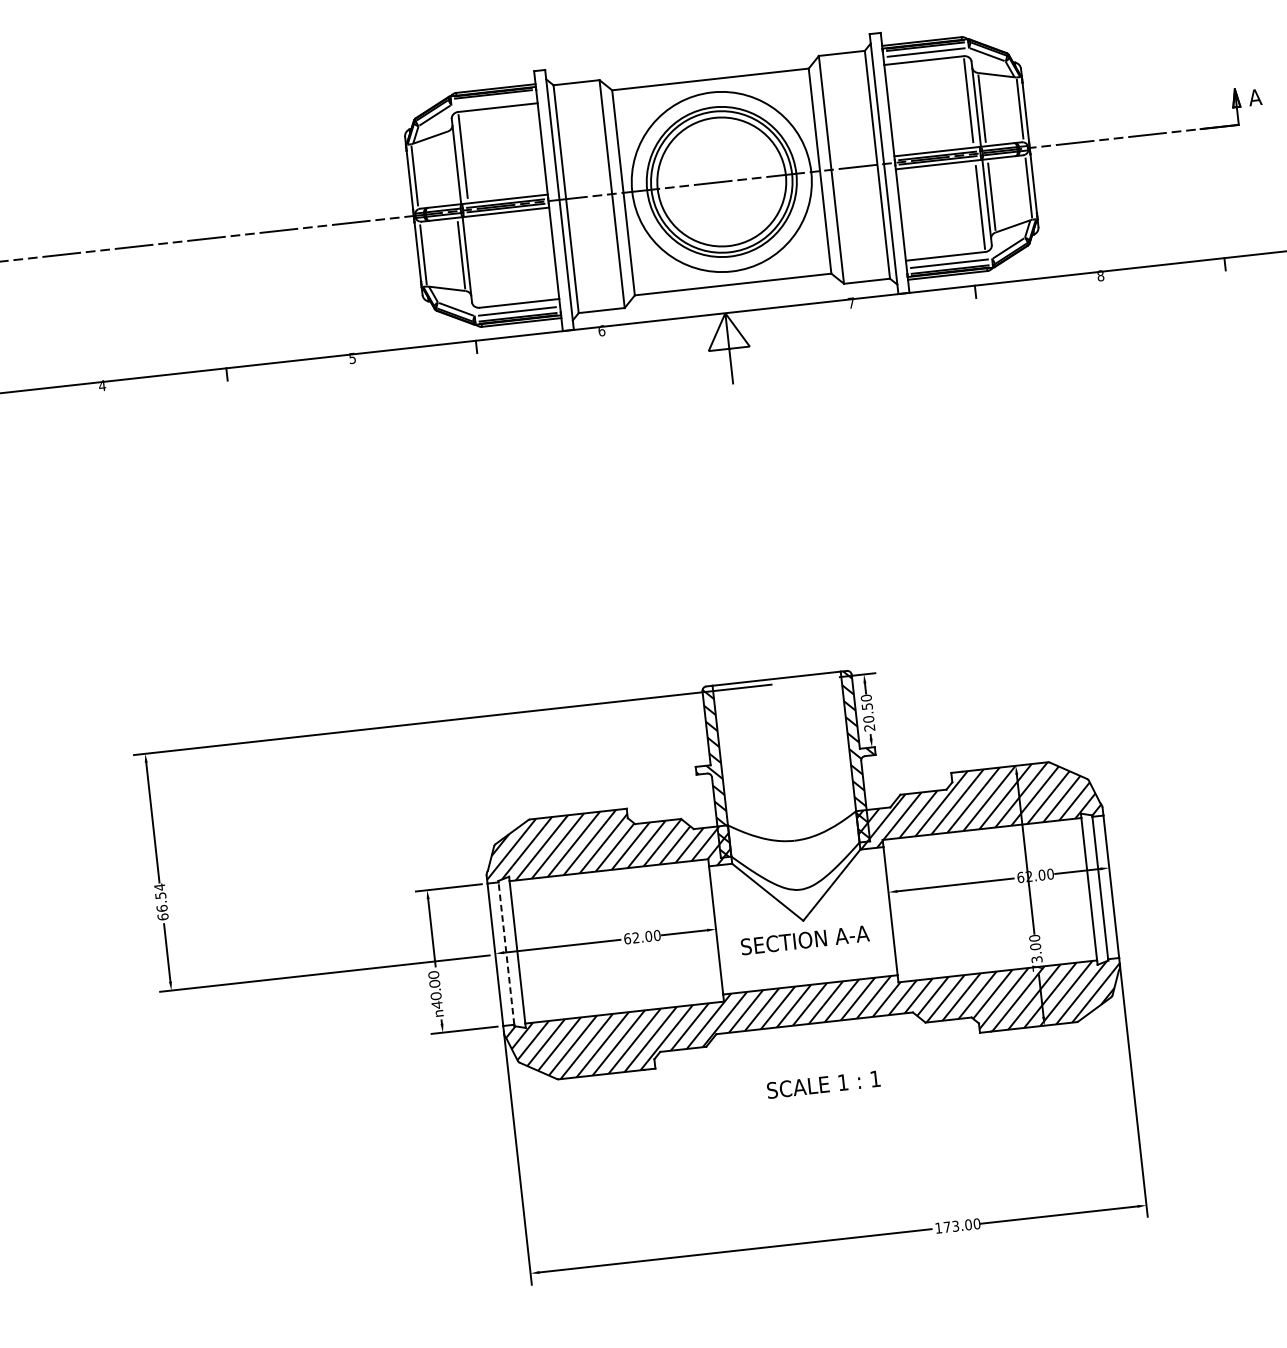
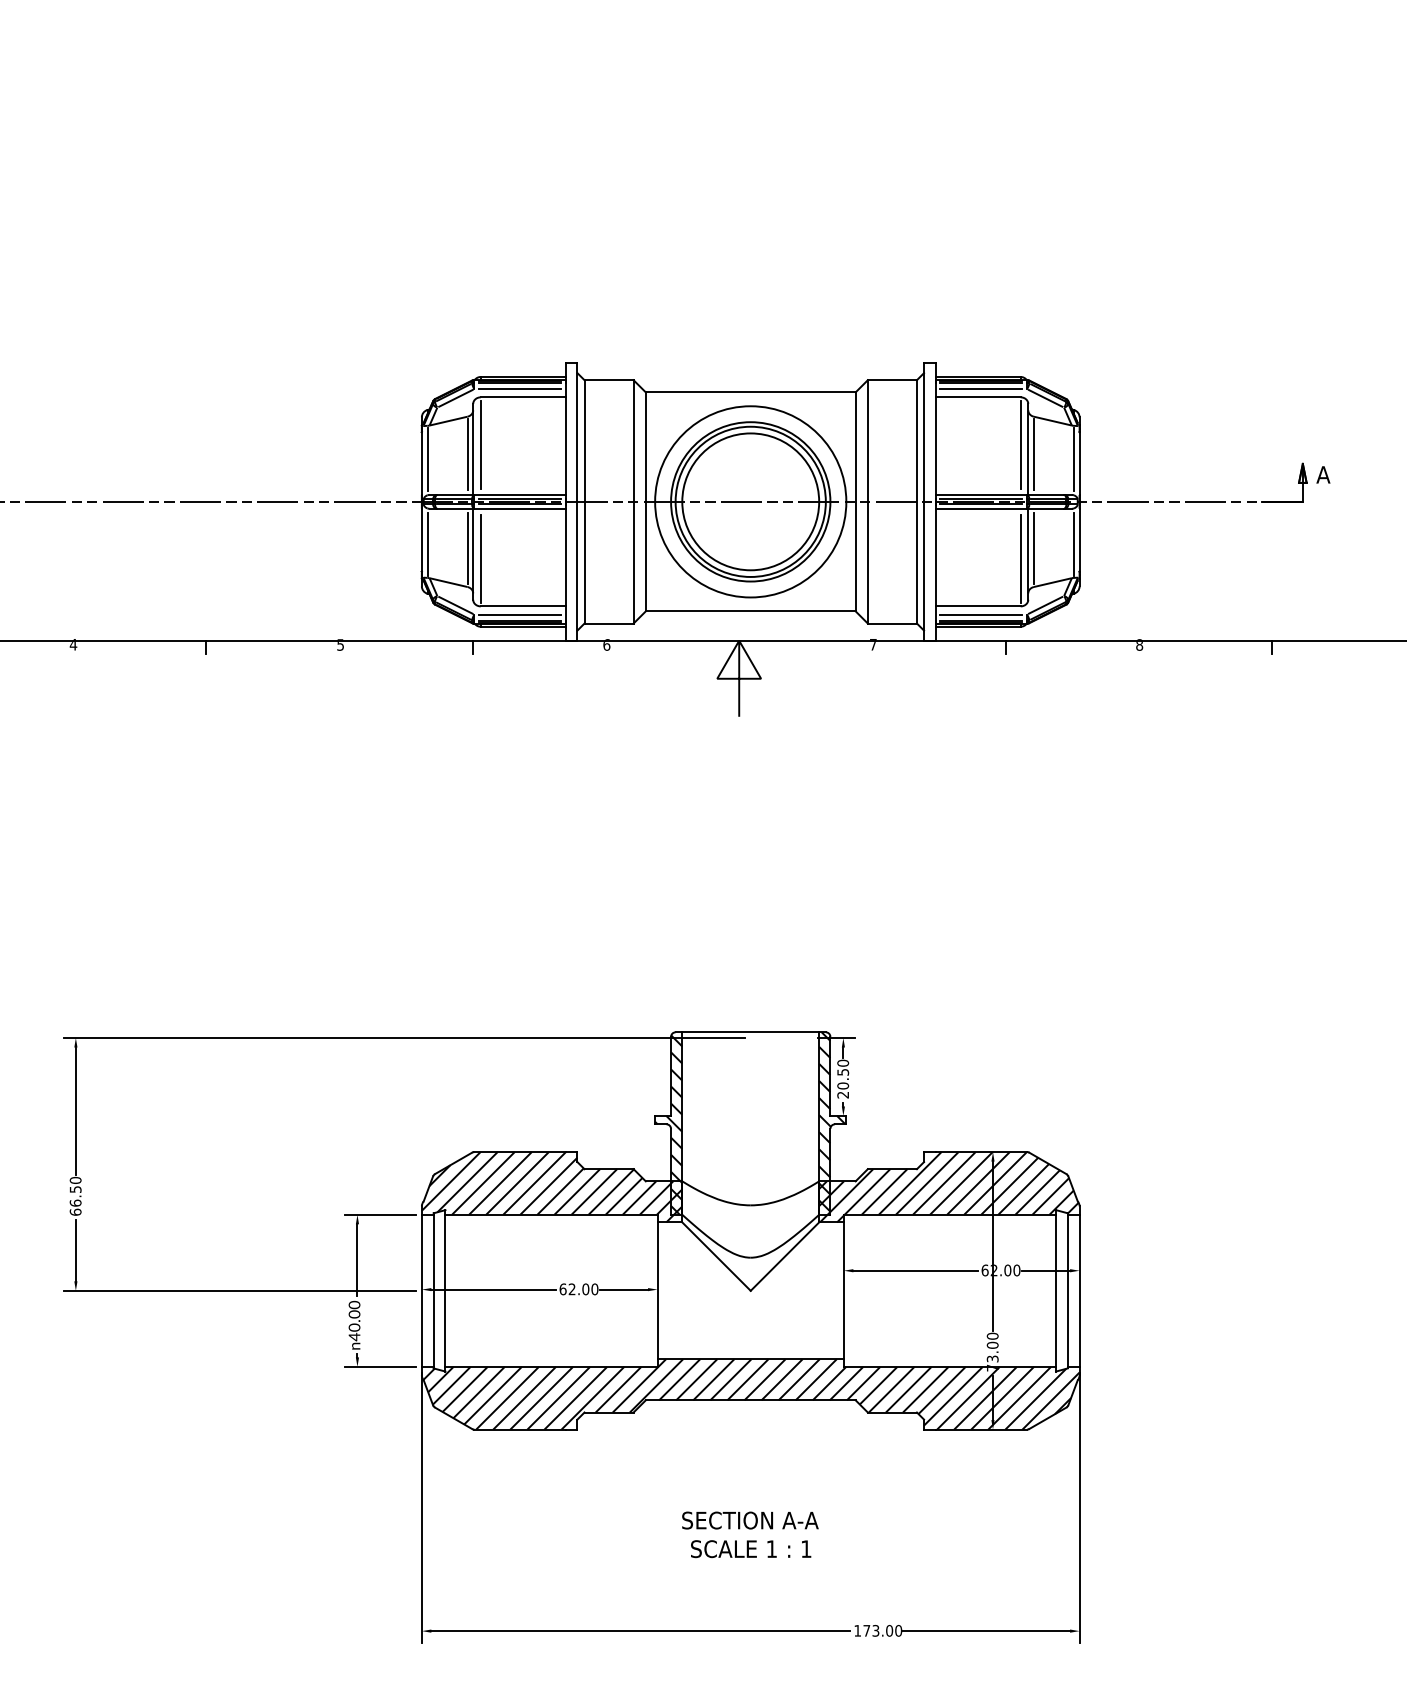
line: (493, 100) -> (519, 389), added
line: (451, 166) -> (467, 454), added
line: (474, 262) -> (480, 558), added
text: (159, 887) -> (75, 1180), 66.54 -> 66.50
text: (805, 940) -> (750, 1520), moved
line: (506, 953) -> (433, 1290), dashed -> solid
text: (824, 1084) -> (751, 1549), moved

